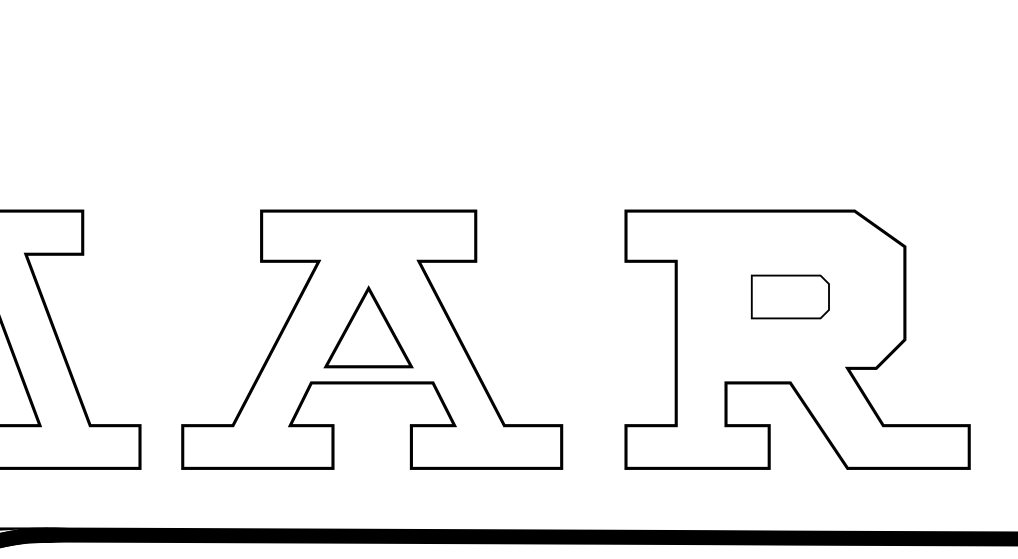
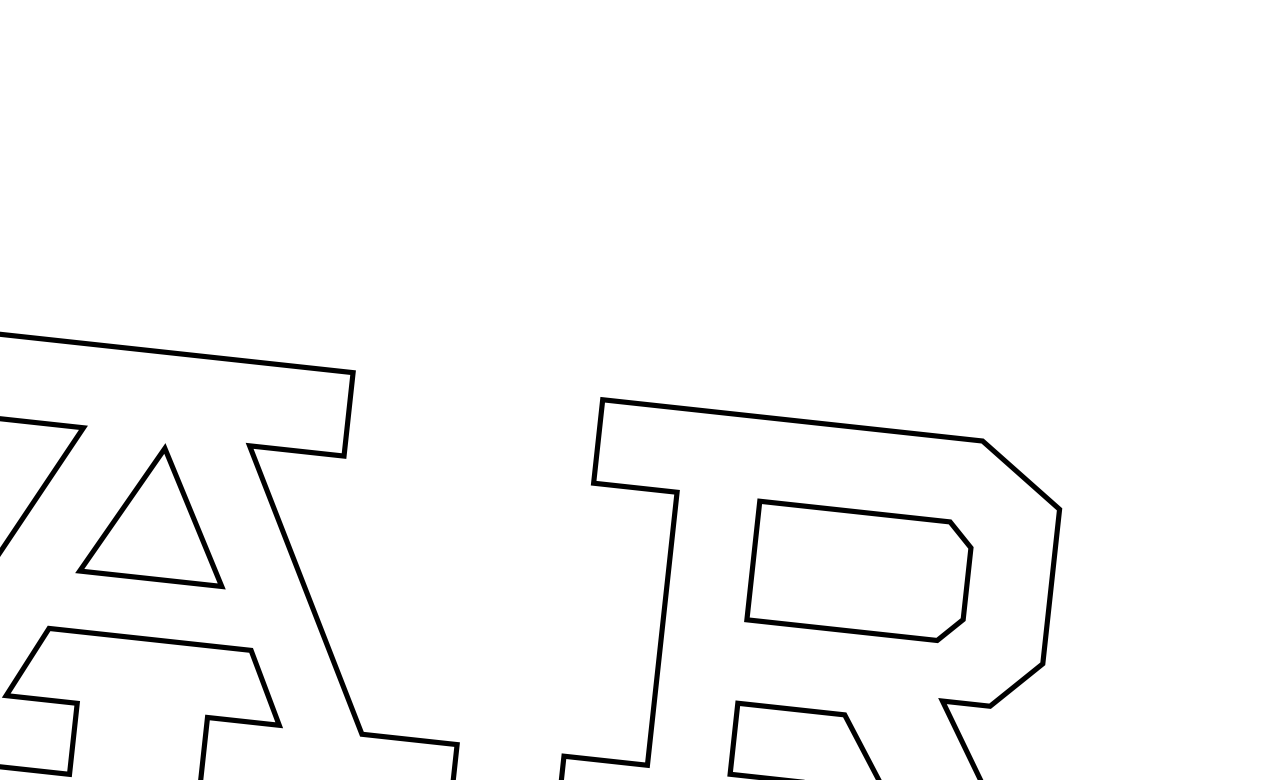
part: (790, 296) -> (860, 571), size x1.67
part: (368, 326) -> (157, 511), moved

